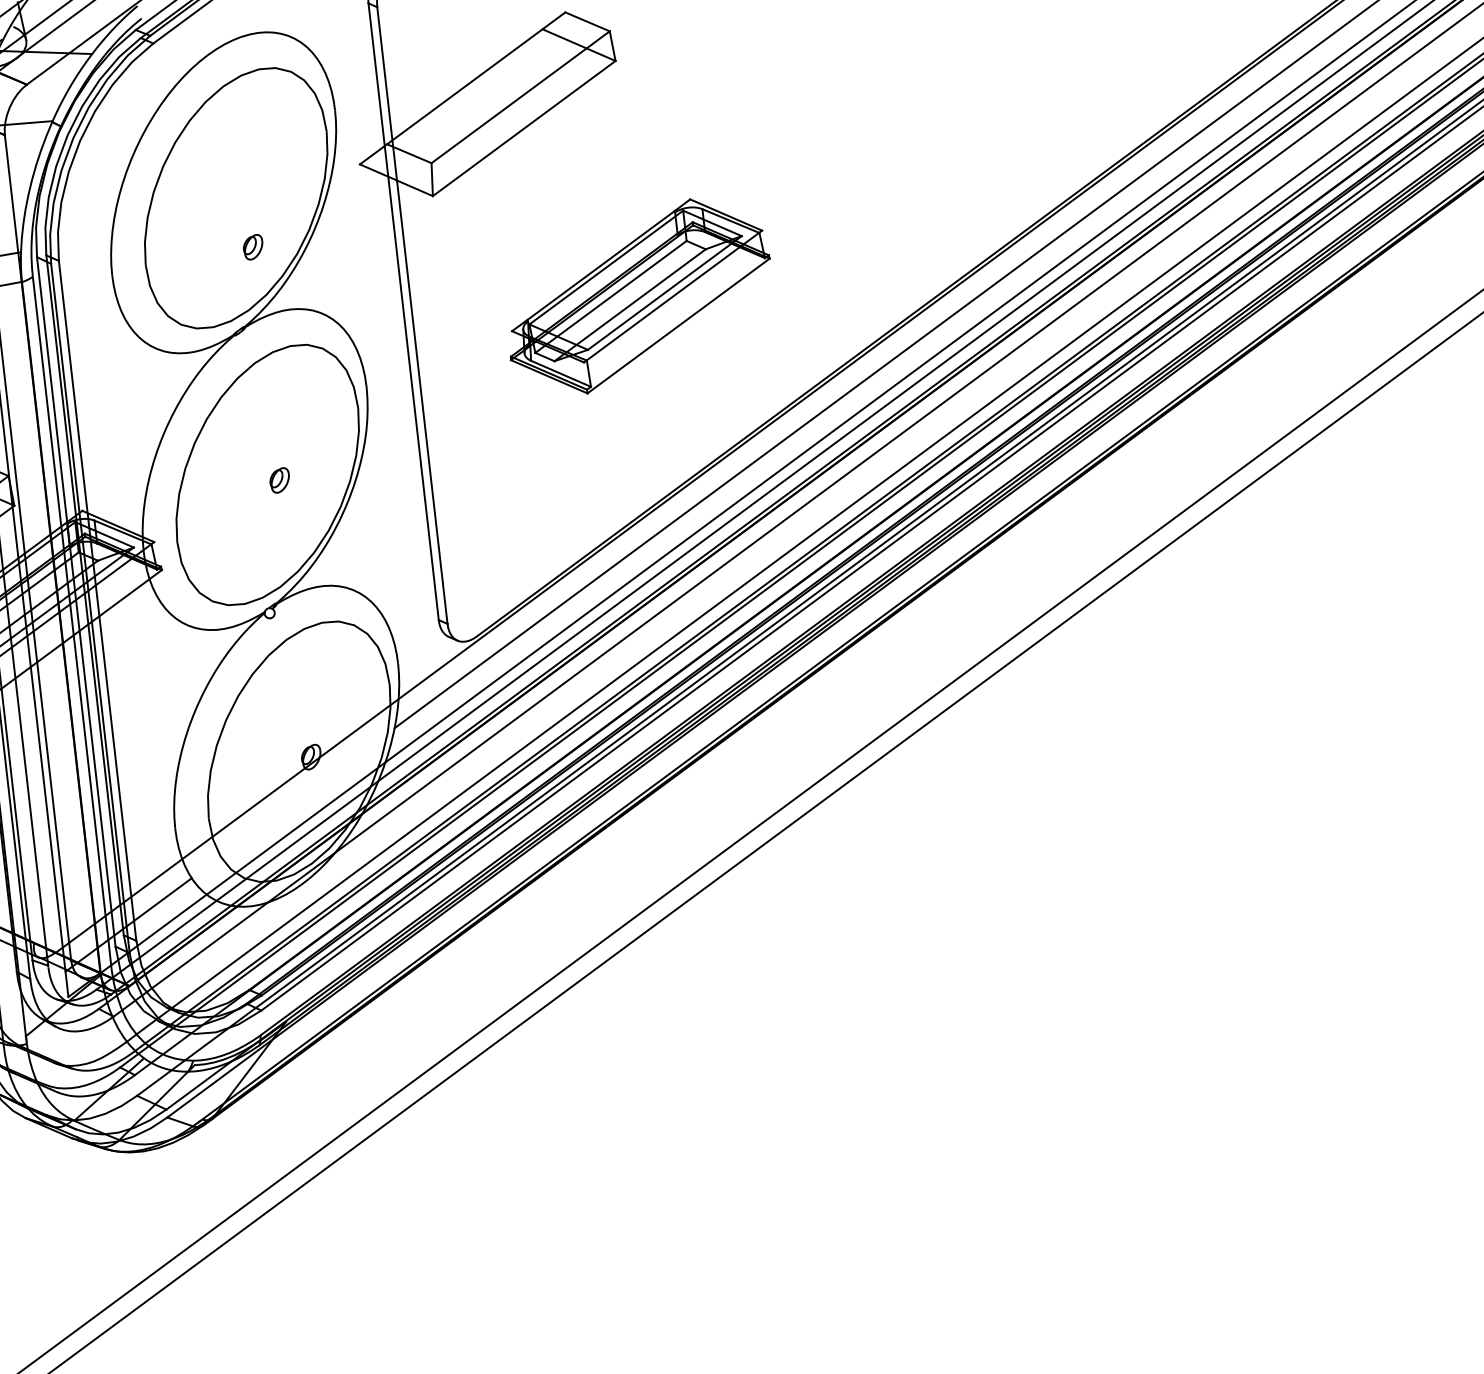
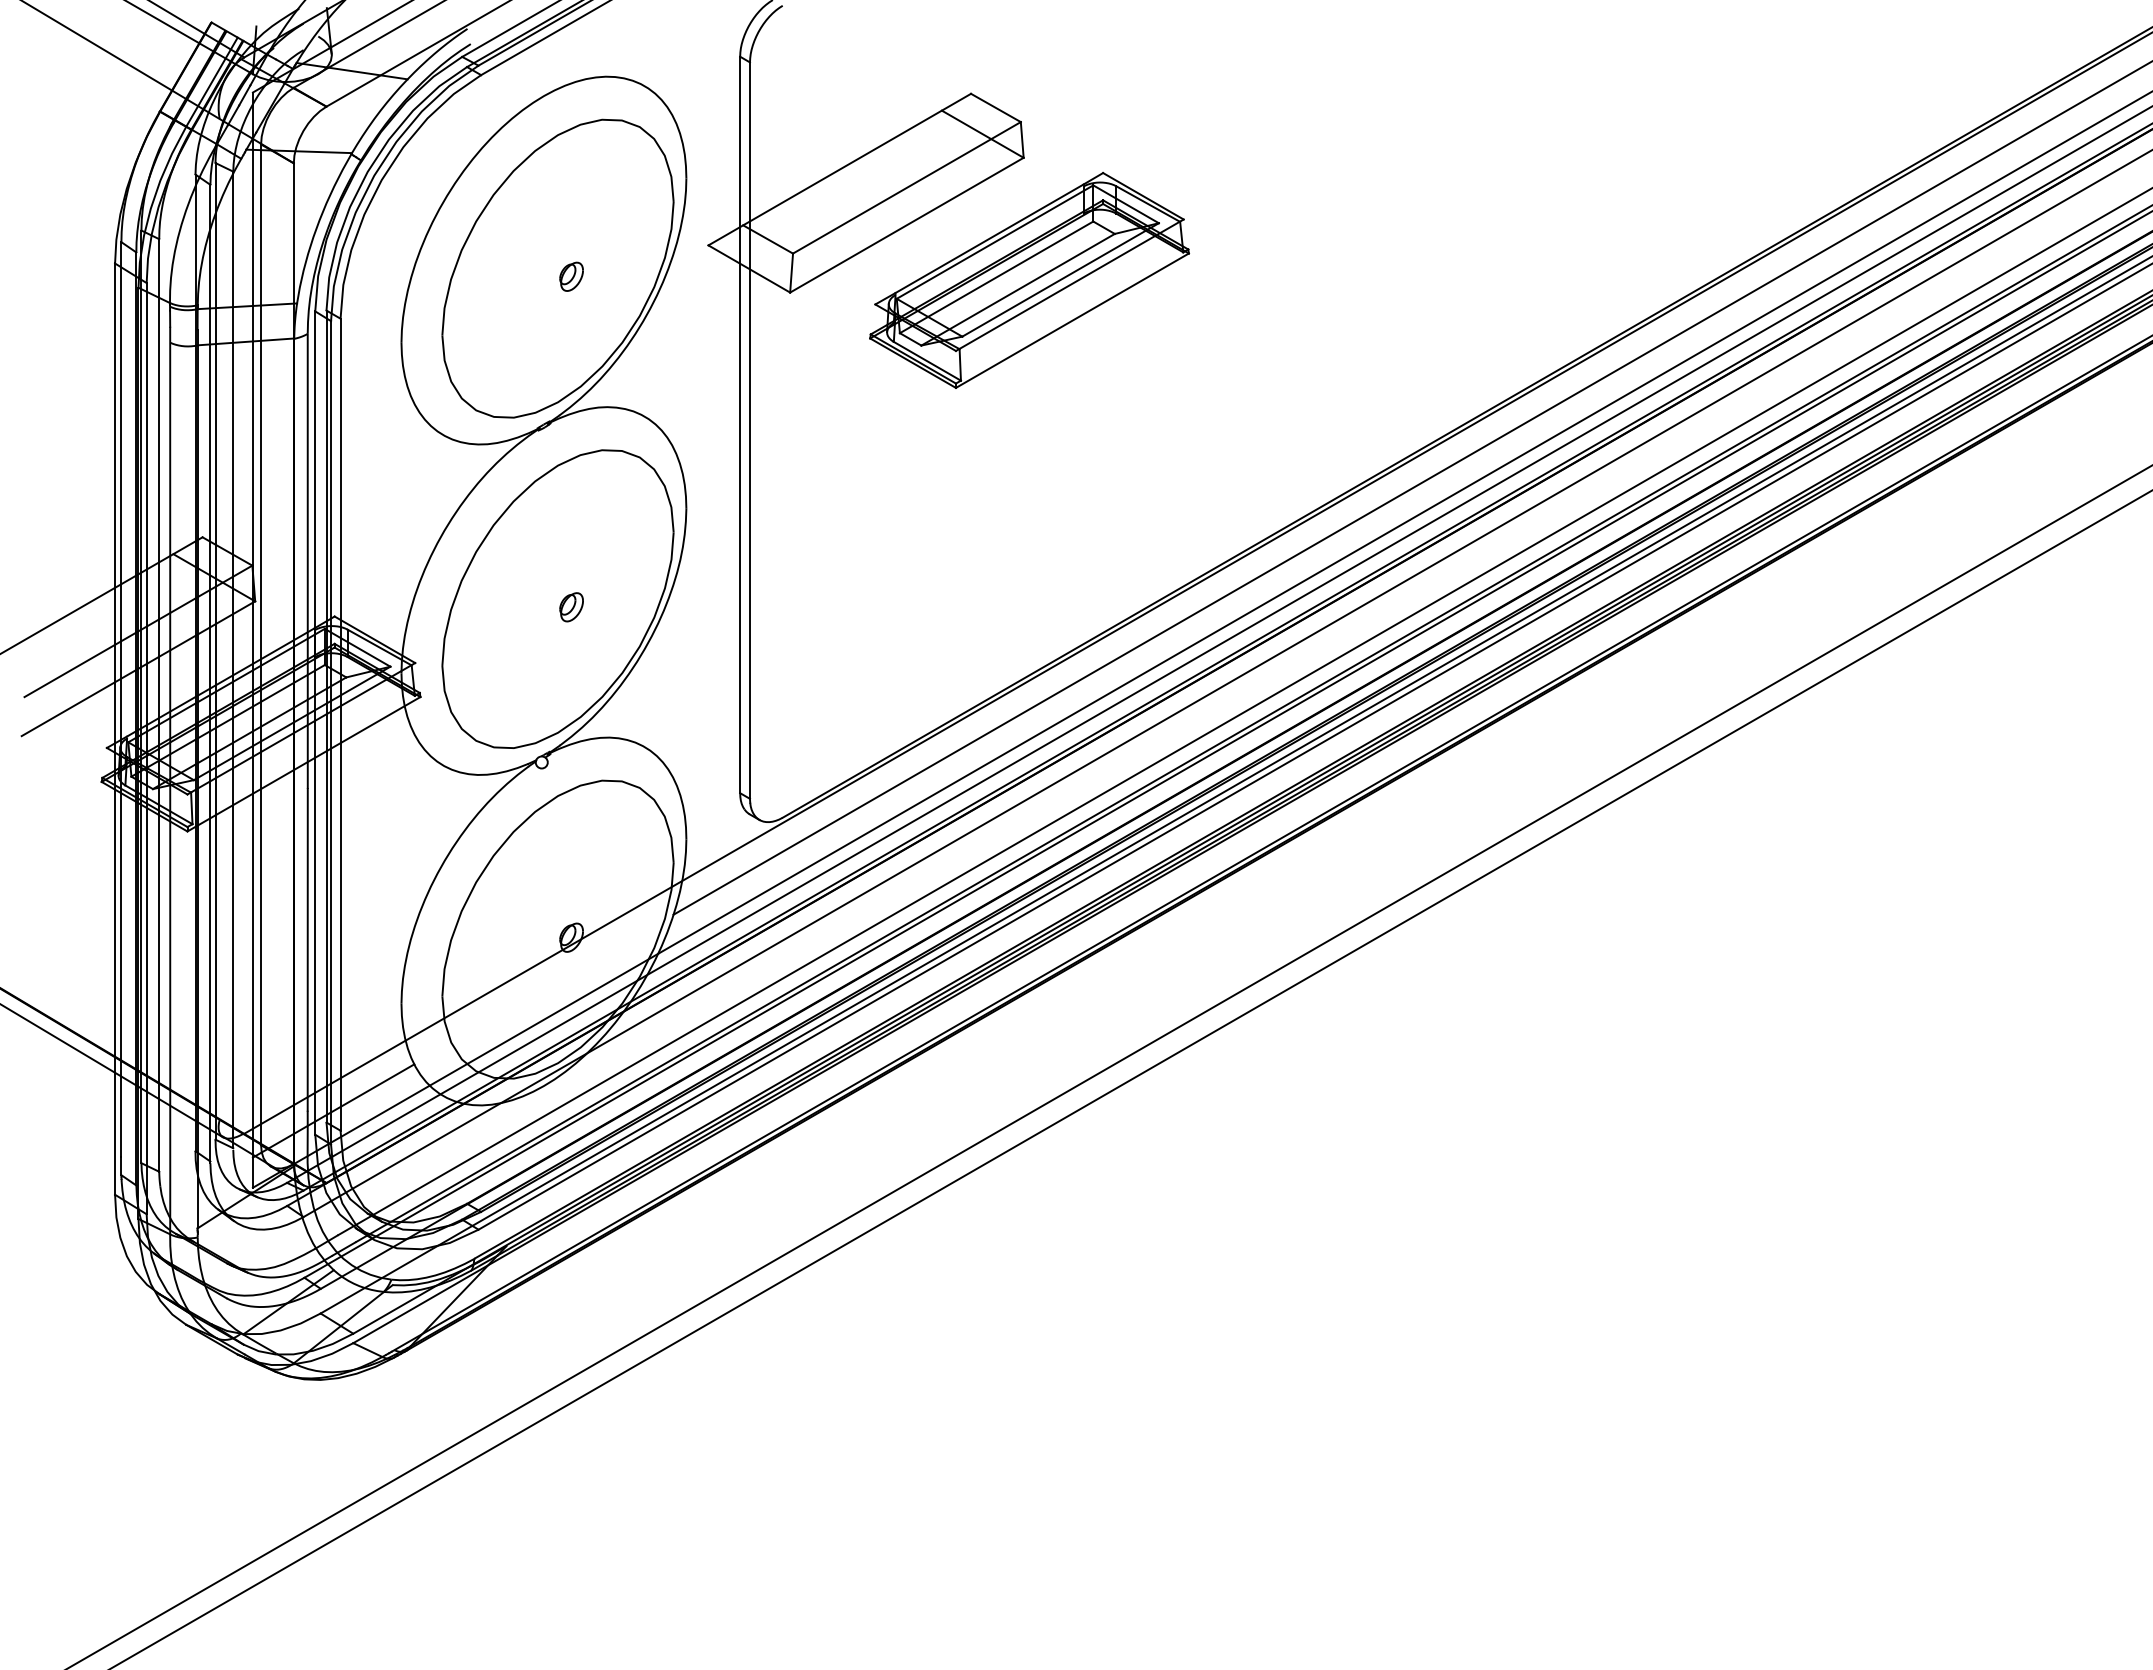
part: (253, 247) -> (571, 276), moved
part: (638, 296) -> (1029, 280), moved

